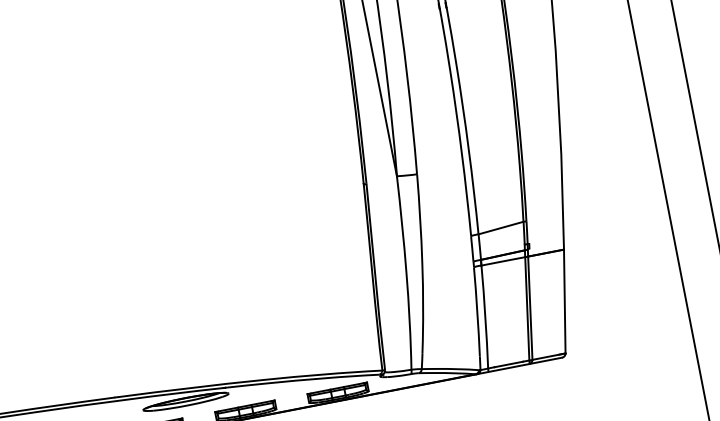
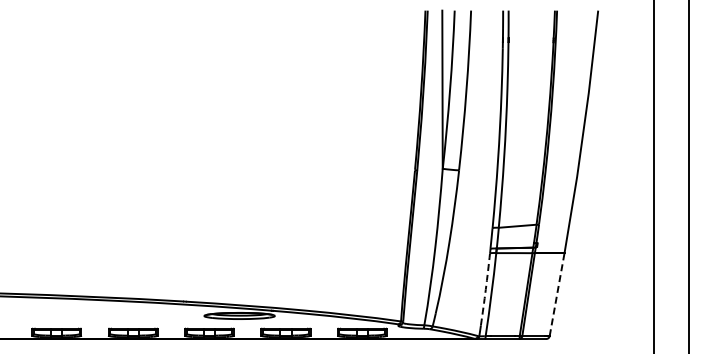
line: (565, 301) -> (557, 294), solid -> dashed
arc: (476, 312) -> (485, 289), solid -> dashed

